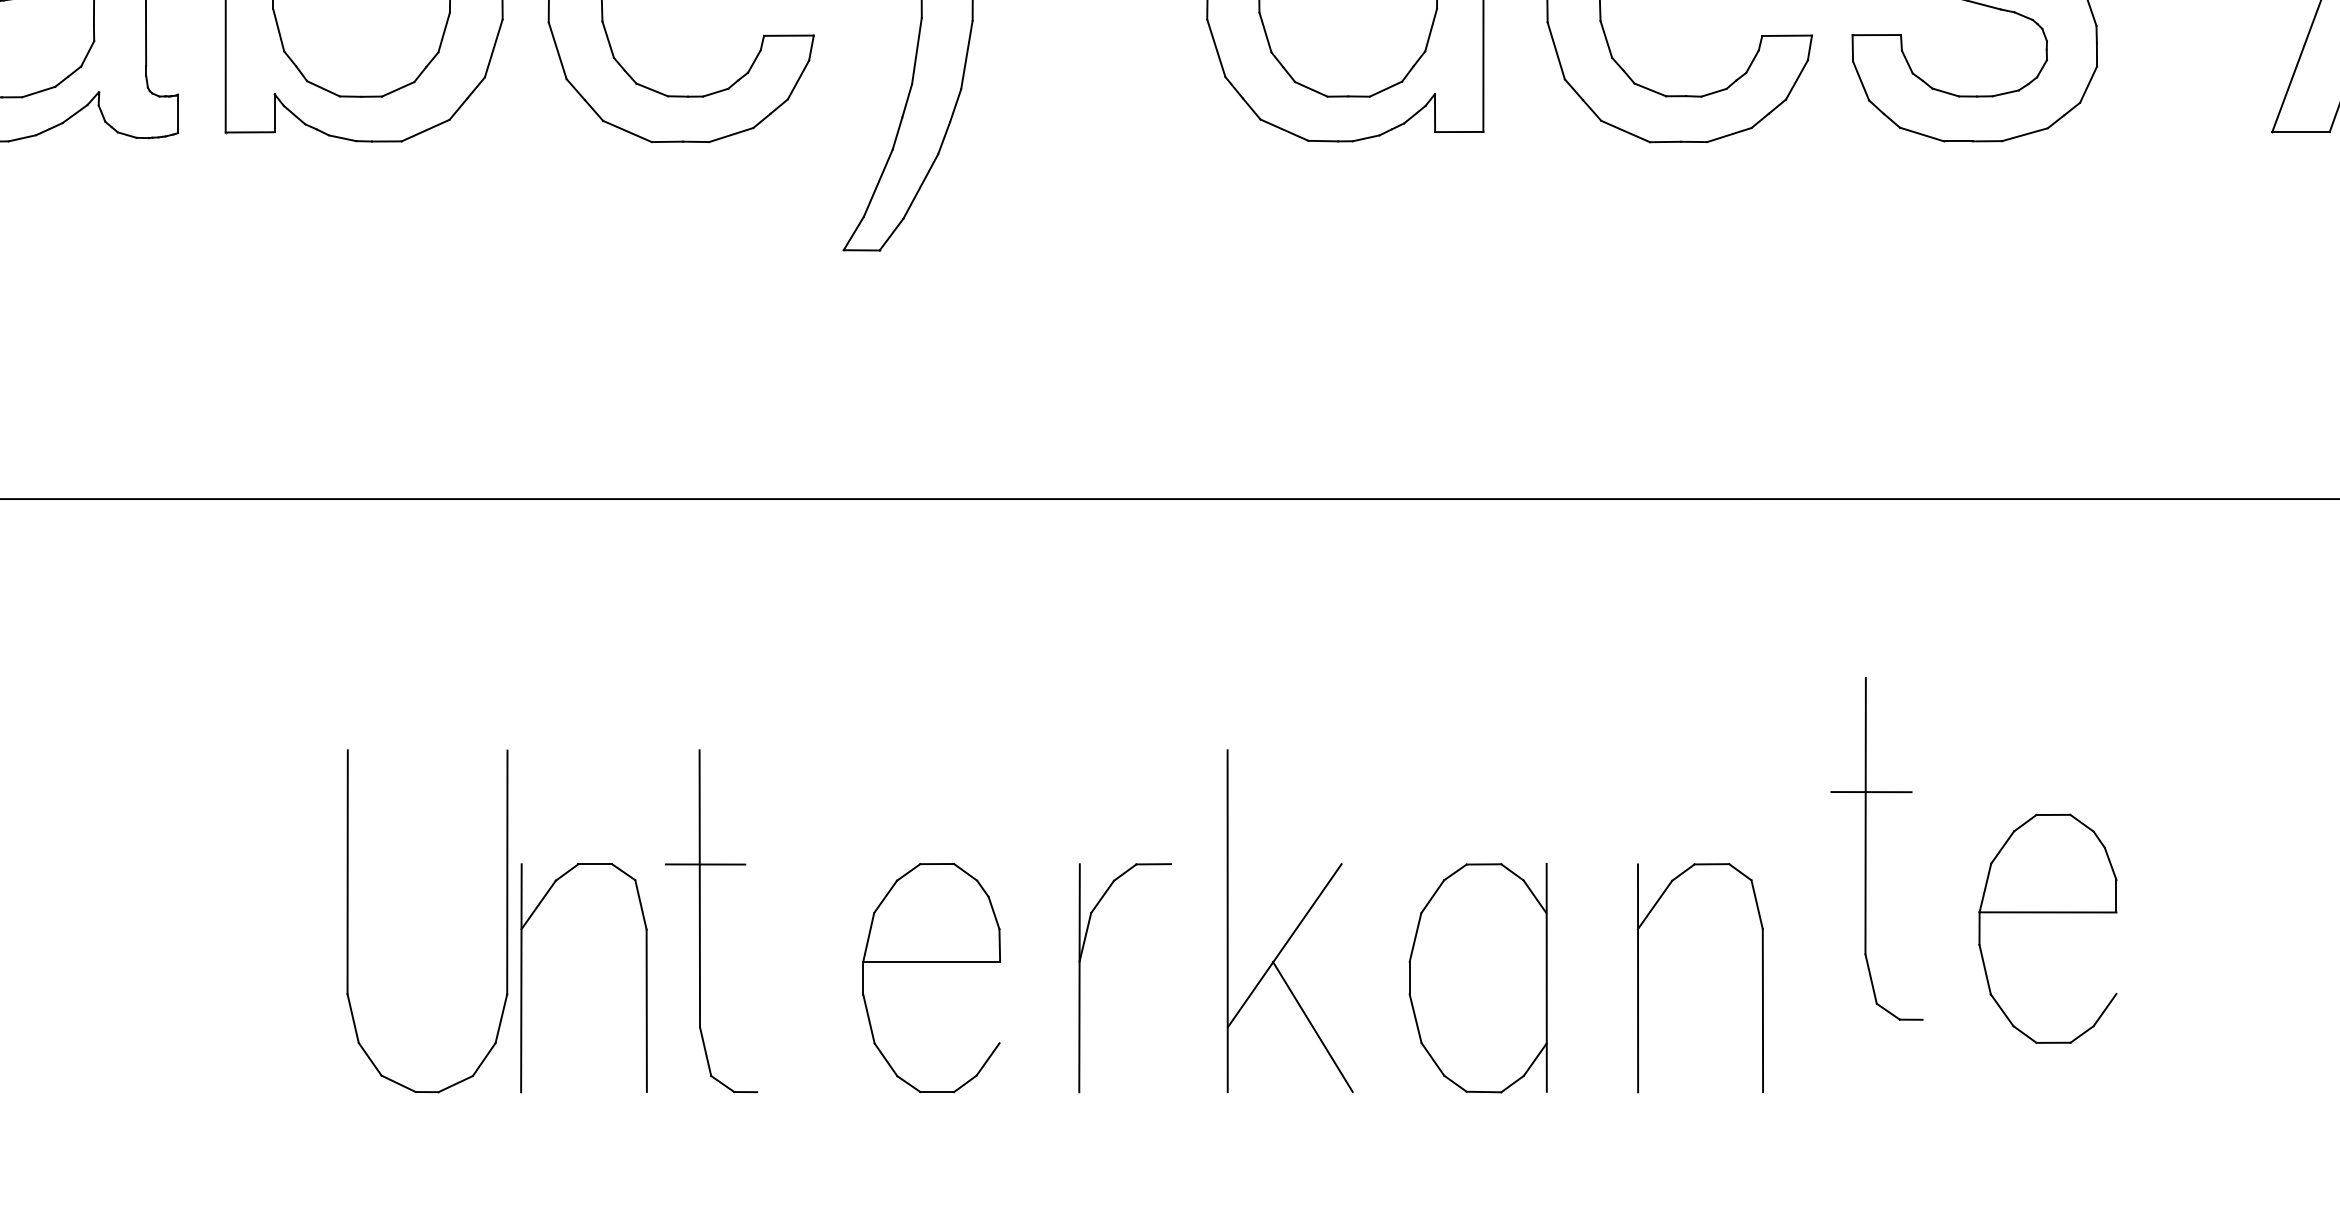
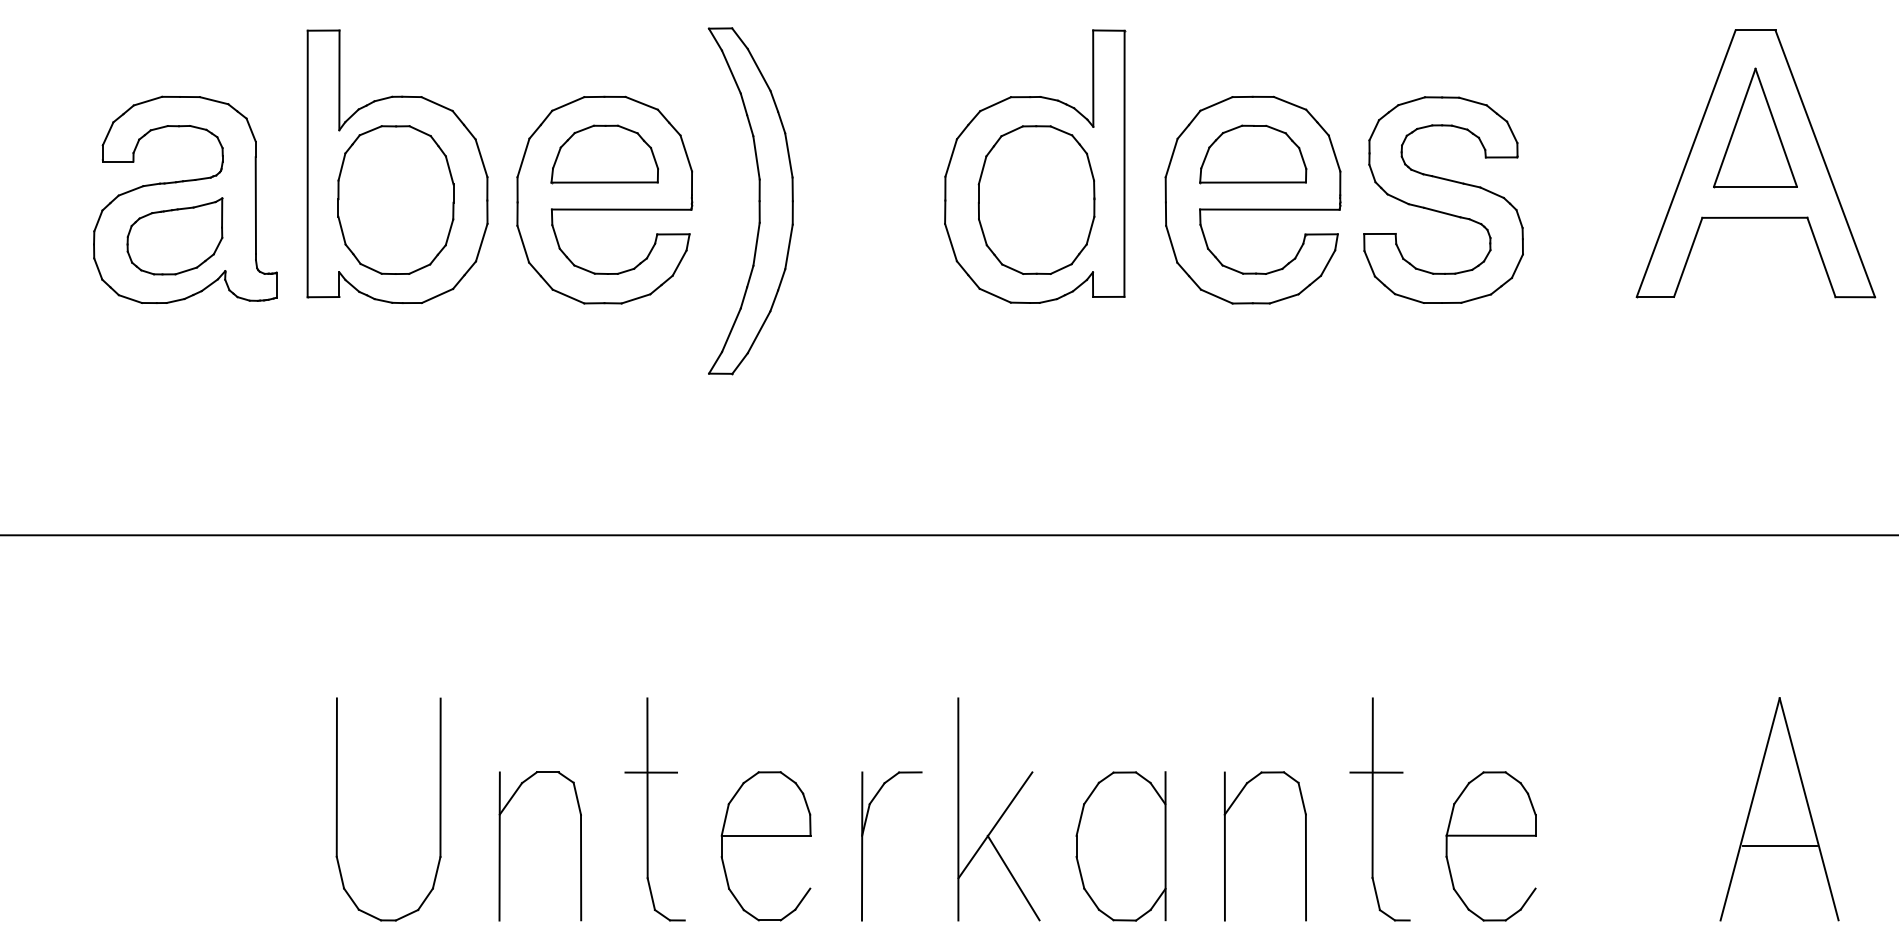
part: (1876, 848) -> (1379, 809), moved
part: (2047, 913) -> (1490, 836), moved
part: (348, 921) -> (337, 809), moved
part: (710, 921) -> (654, 809), moved

